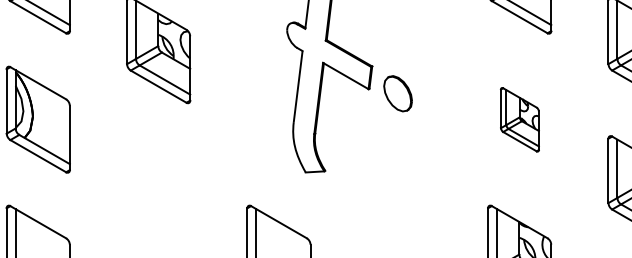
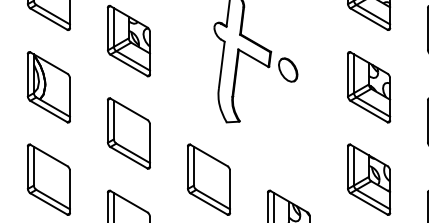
part: (520, 119) -> (369, 87), size x1.67
part: (157, 189) -> (128, 133), added

